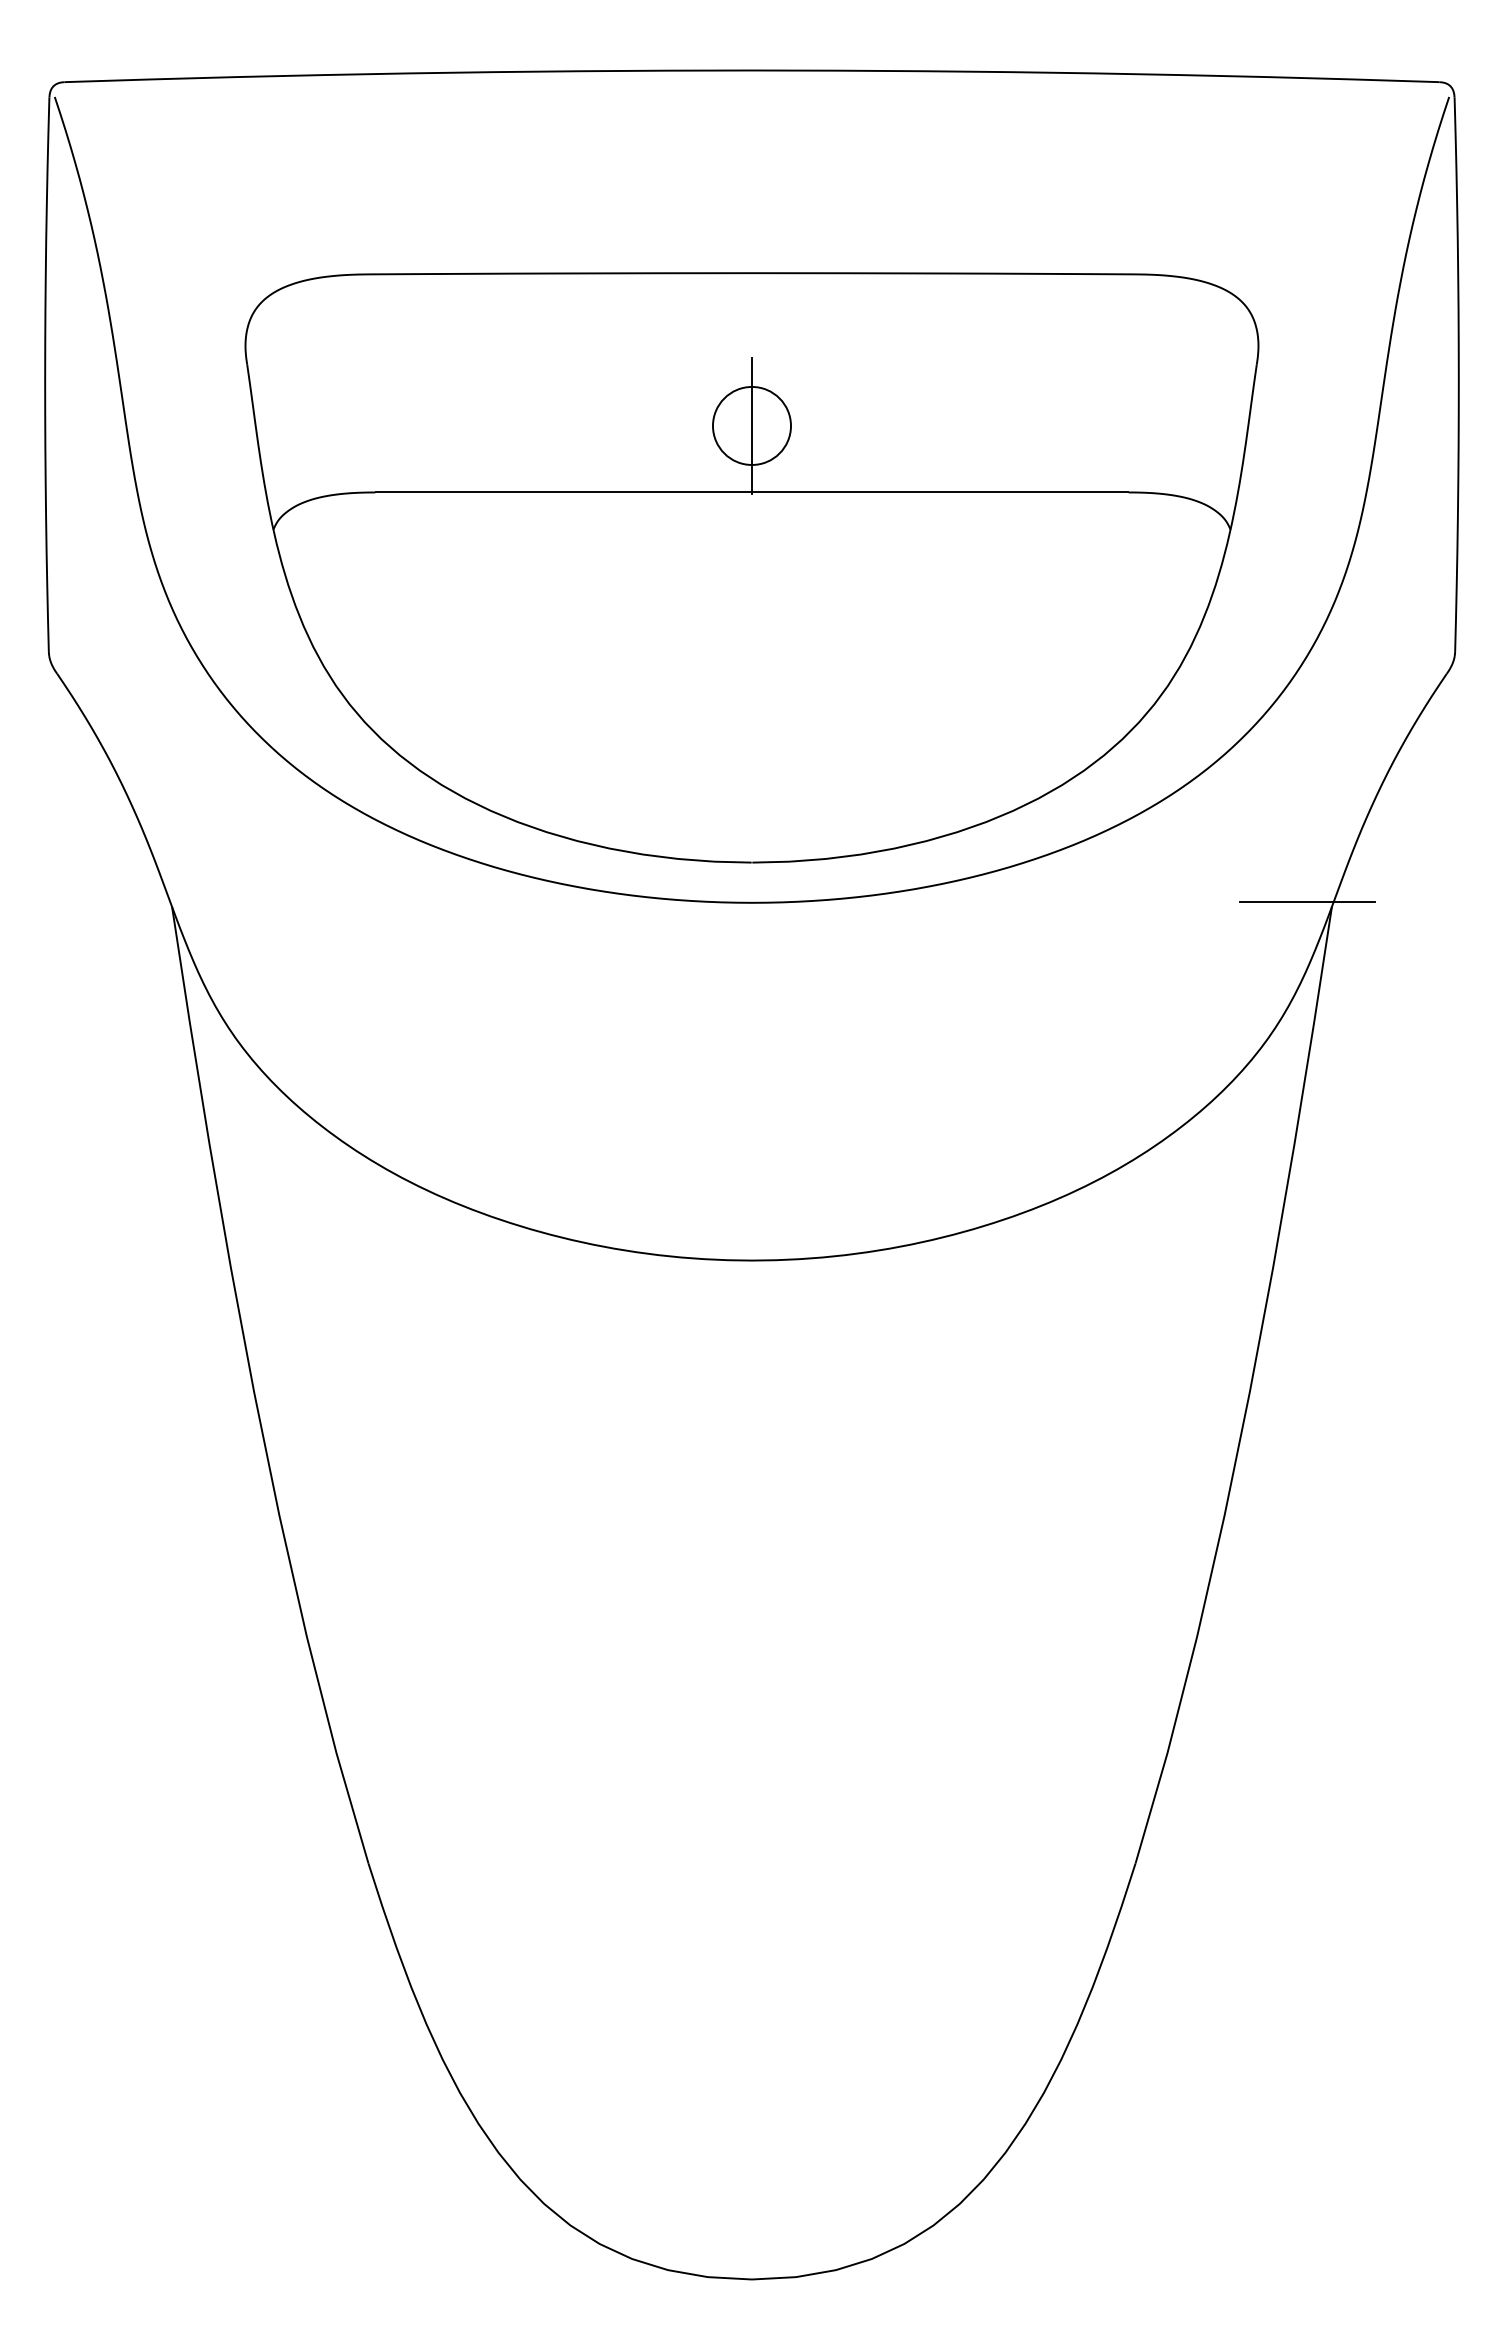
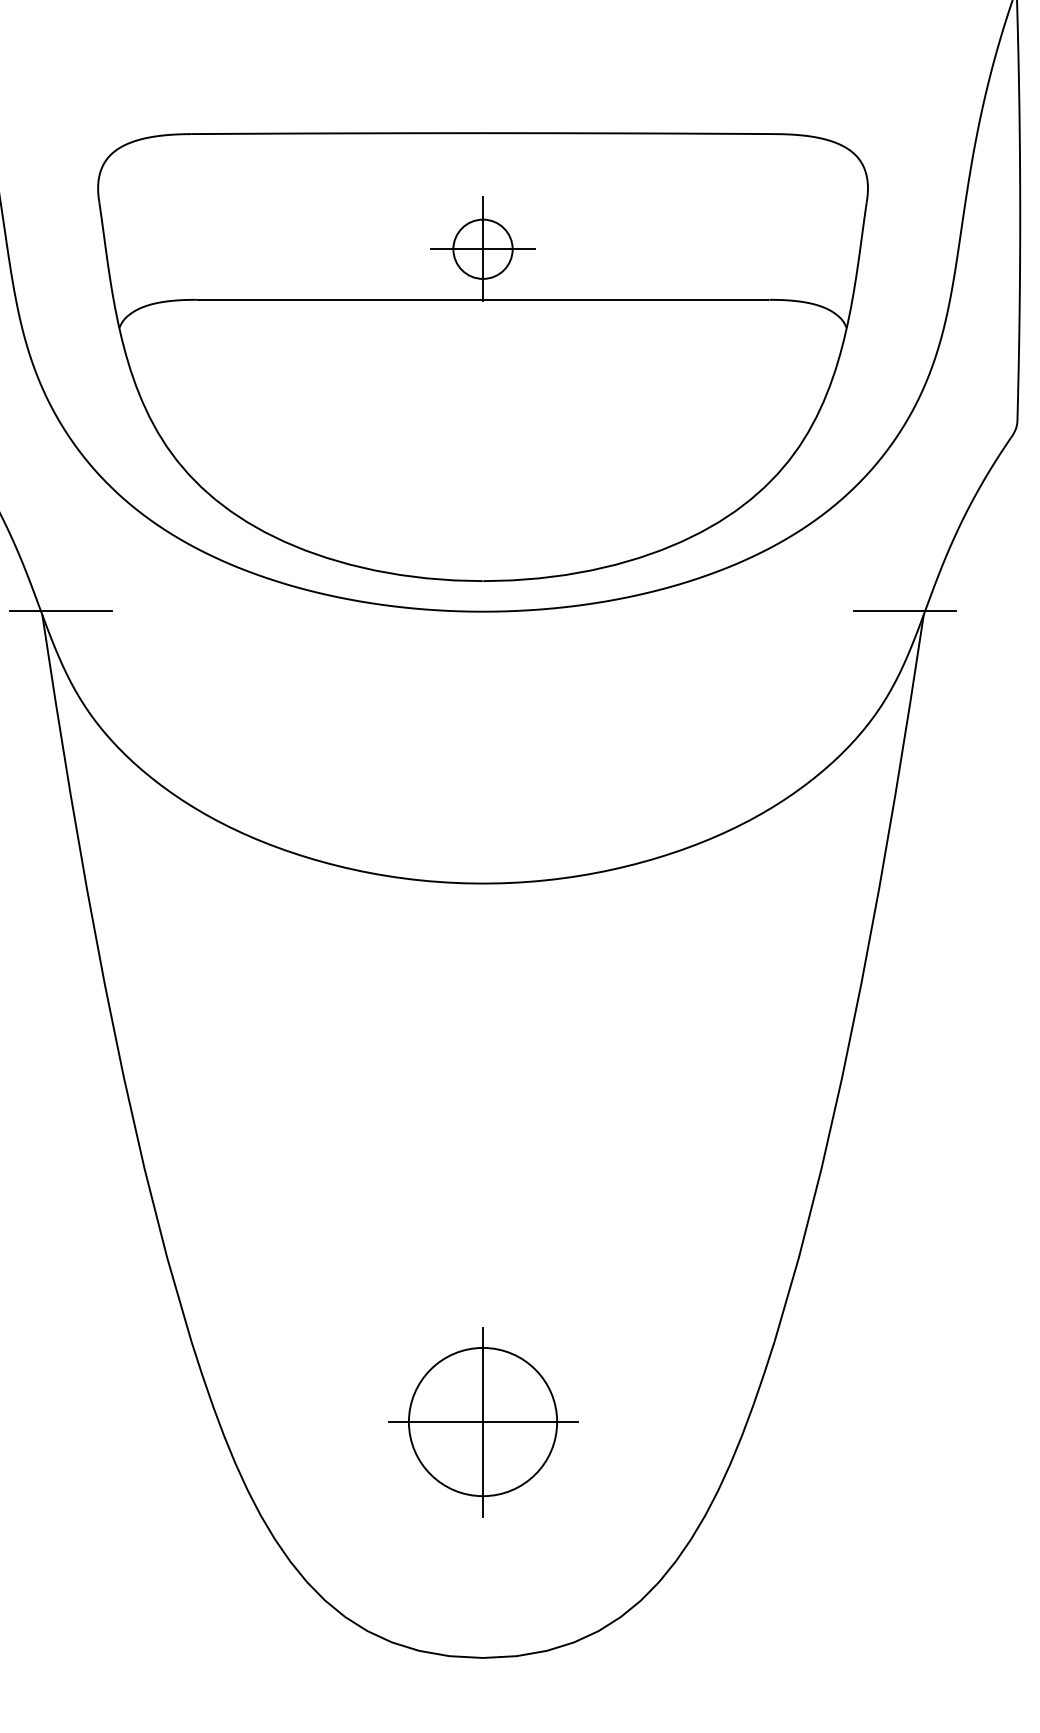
line: (751, 425) -> (482, 248), added
line: (196, 901) -> (60, 610), added
part: (751, 1968) -> (482, 1421), added

